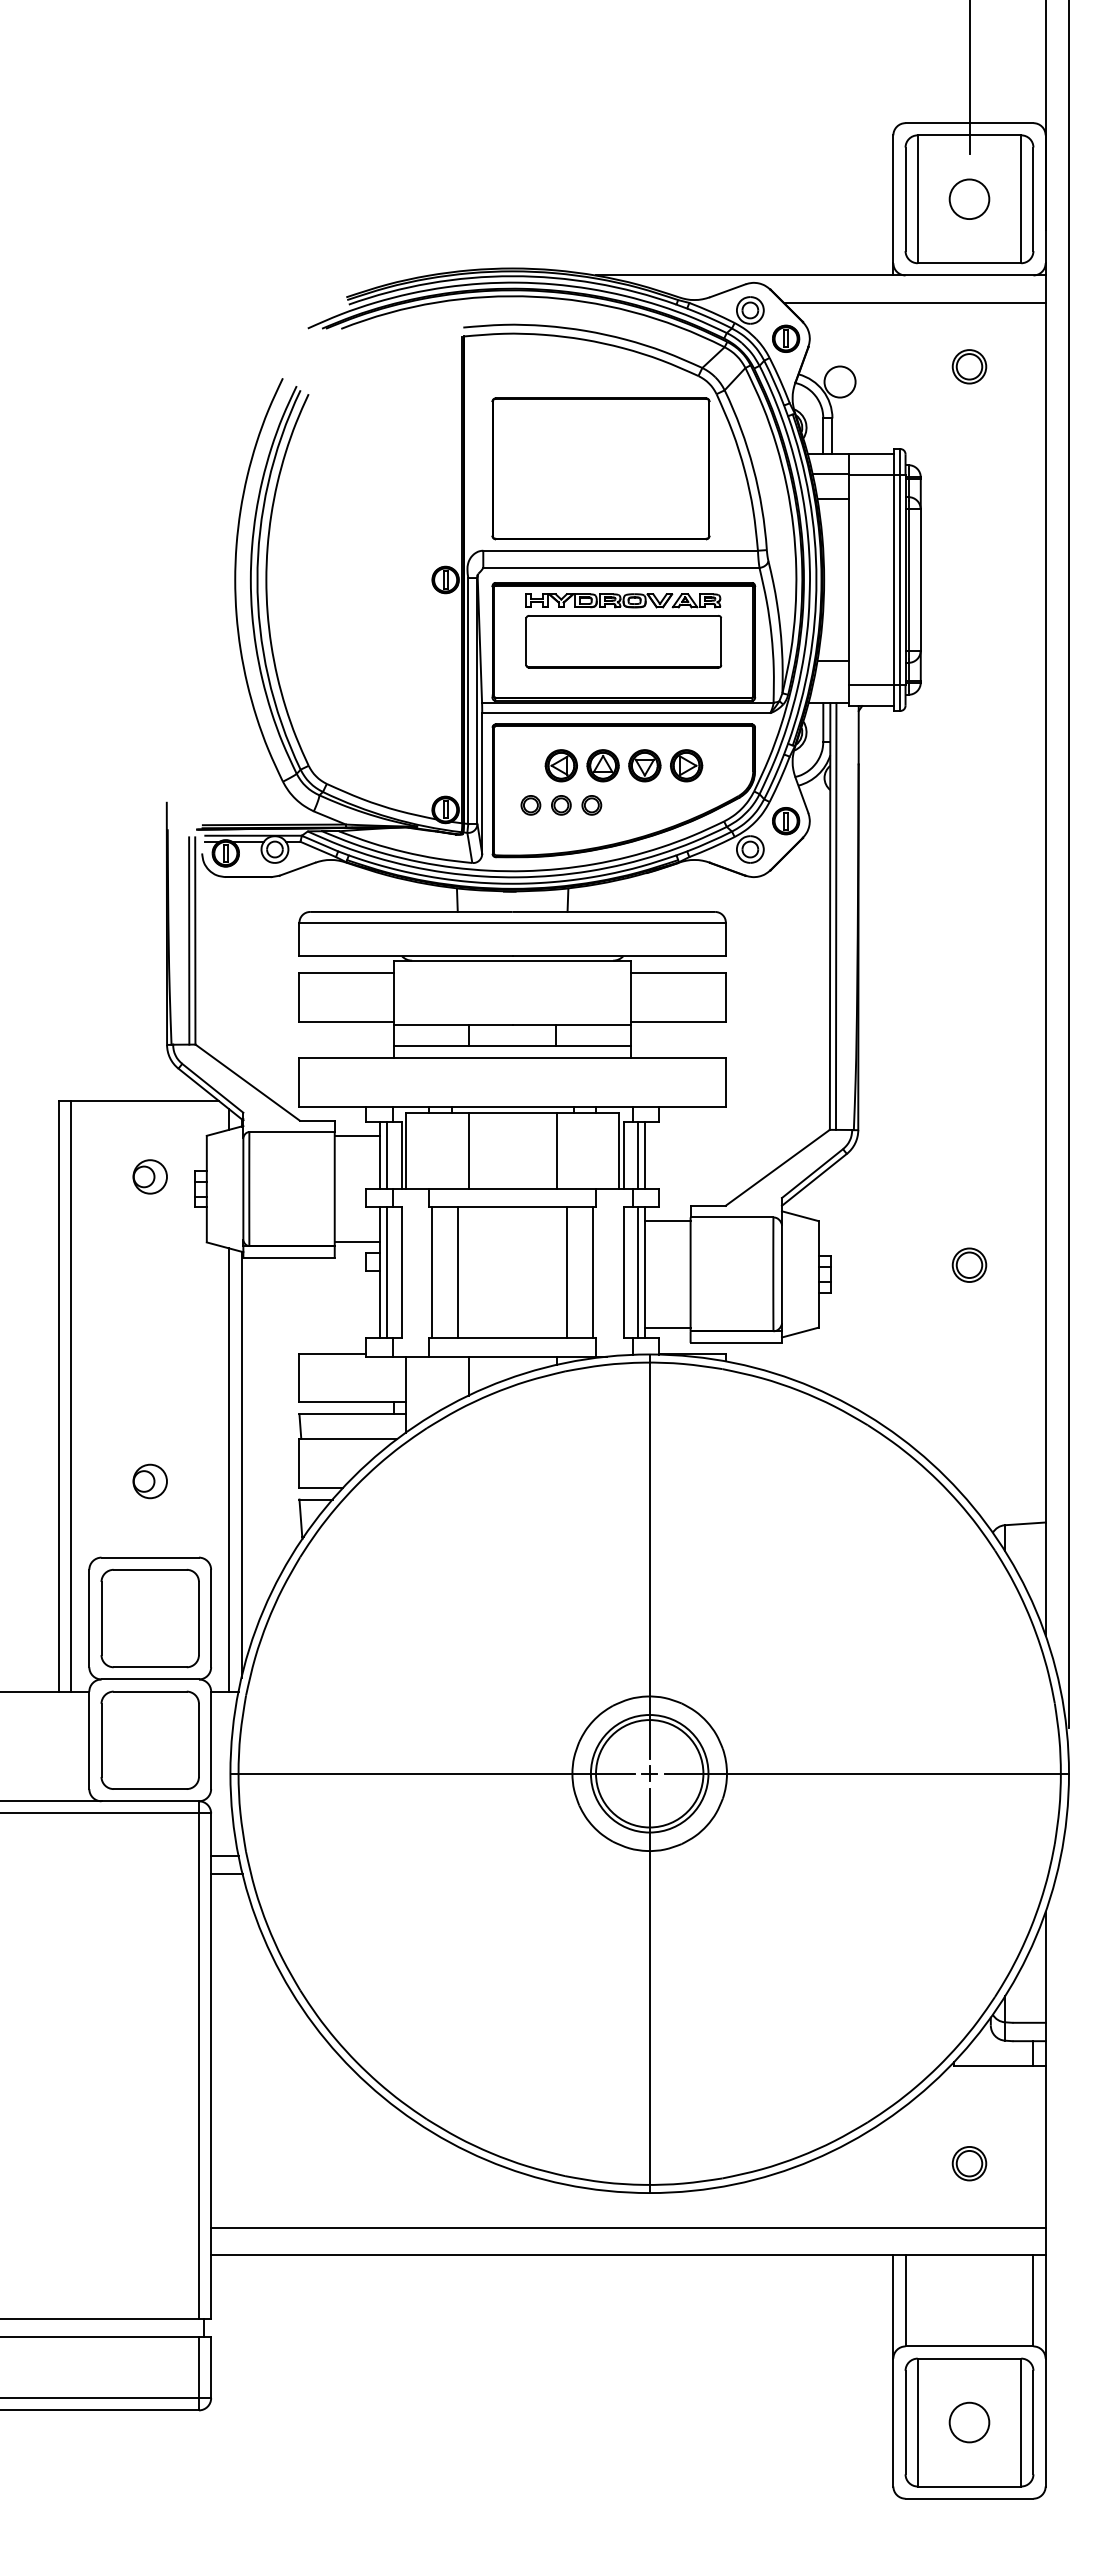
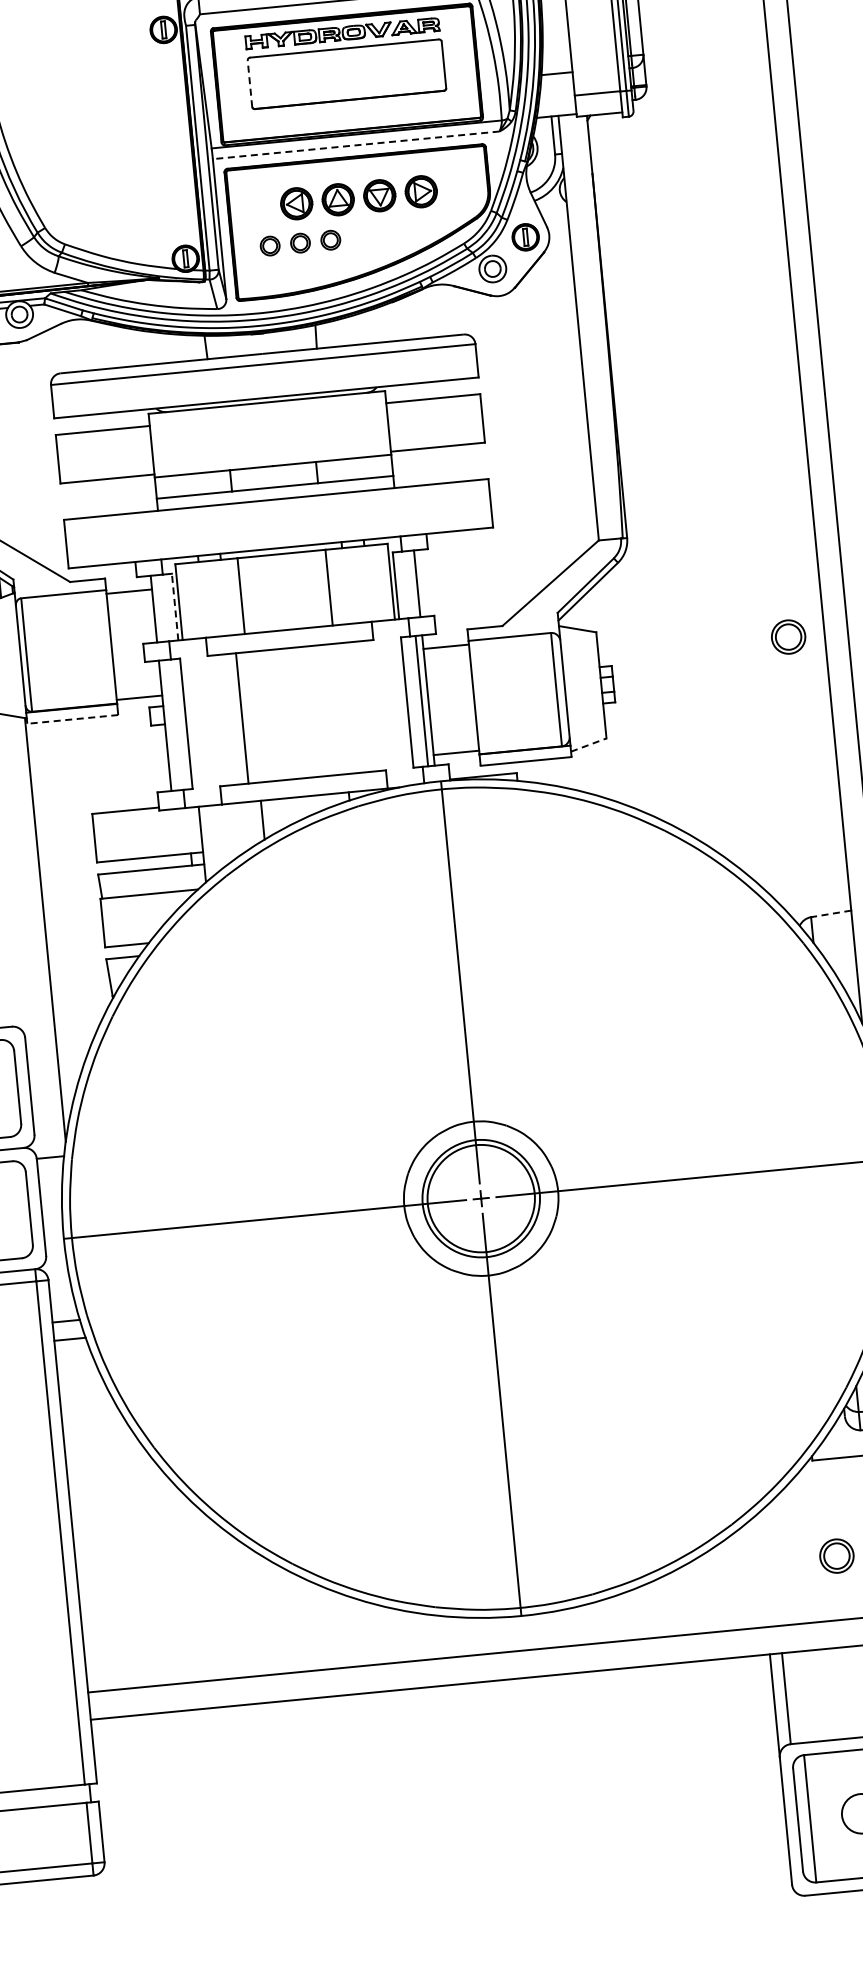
line: (526, 641) -> (250, 83), solid -> dashed
line: (625, 713) -> (355, 145), solid -> dashed
line: (835, 916) -> (584, 327), removed
line: (387, 1155) -> (160, 608), removed
line: (401, 1155) -> (174, 607), solid -> dashed
line: (638, 1155) -> (410, 584), removed
line: (289, 1257) -> (73, 719), solid -> dashed
part: (969, 1264) -> (788, 636), moved
line: (387, 1272) -> (172, 724), removed
line: (432, 1272) -> (216, 720), removed
line: (567, 1272) -> (351, 707), removed
line: (593, 1272) -> (377, 705), removed
line: (800, 1332) -> (589, 744), solid -> dashed
line: (229, 1469) -> (33, 936), removed
line: (1024, 1523) -> (830, 913), solid -> dashed

